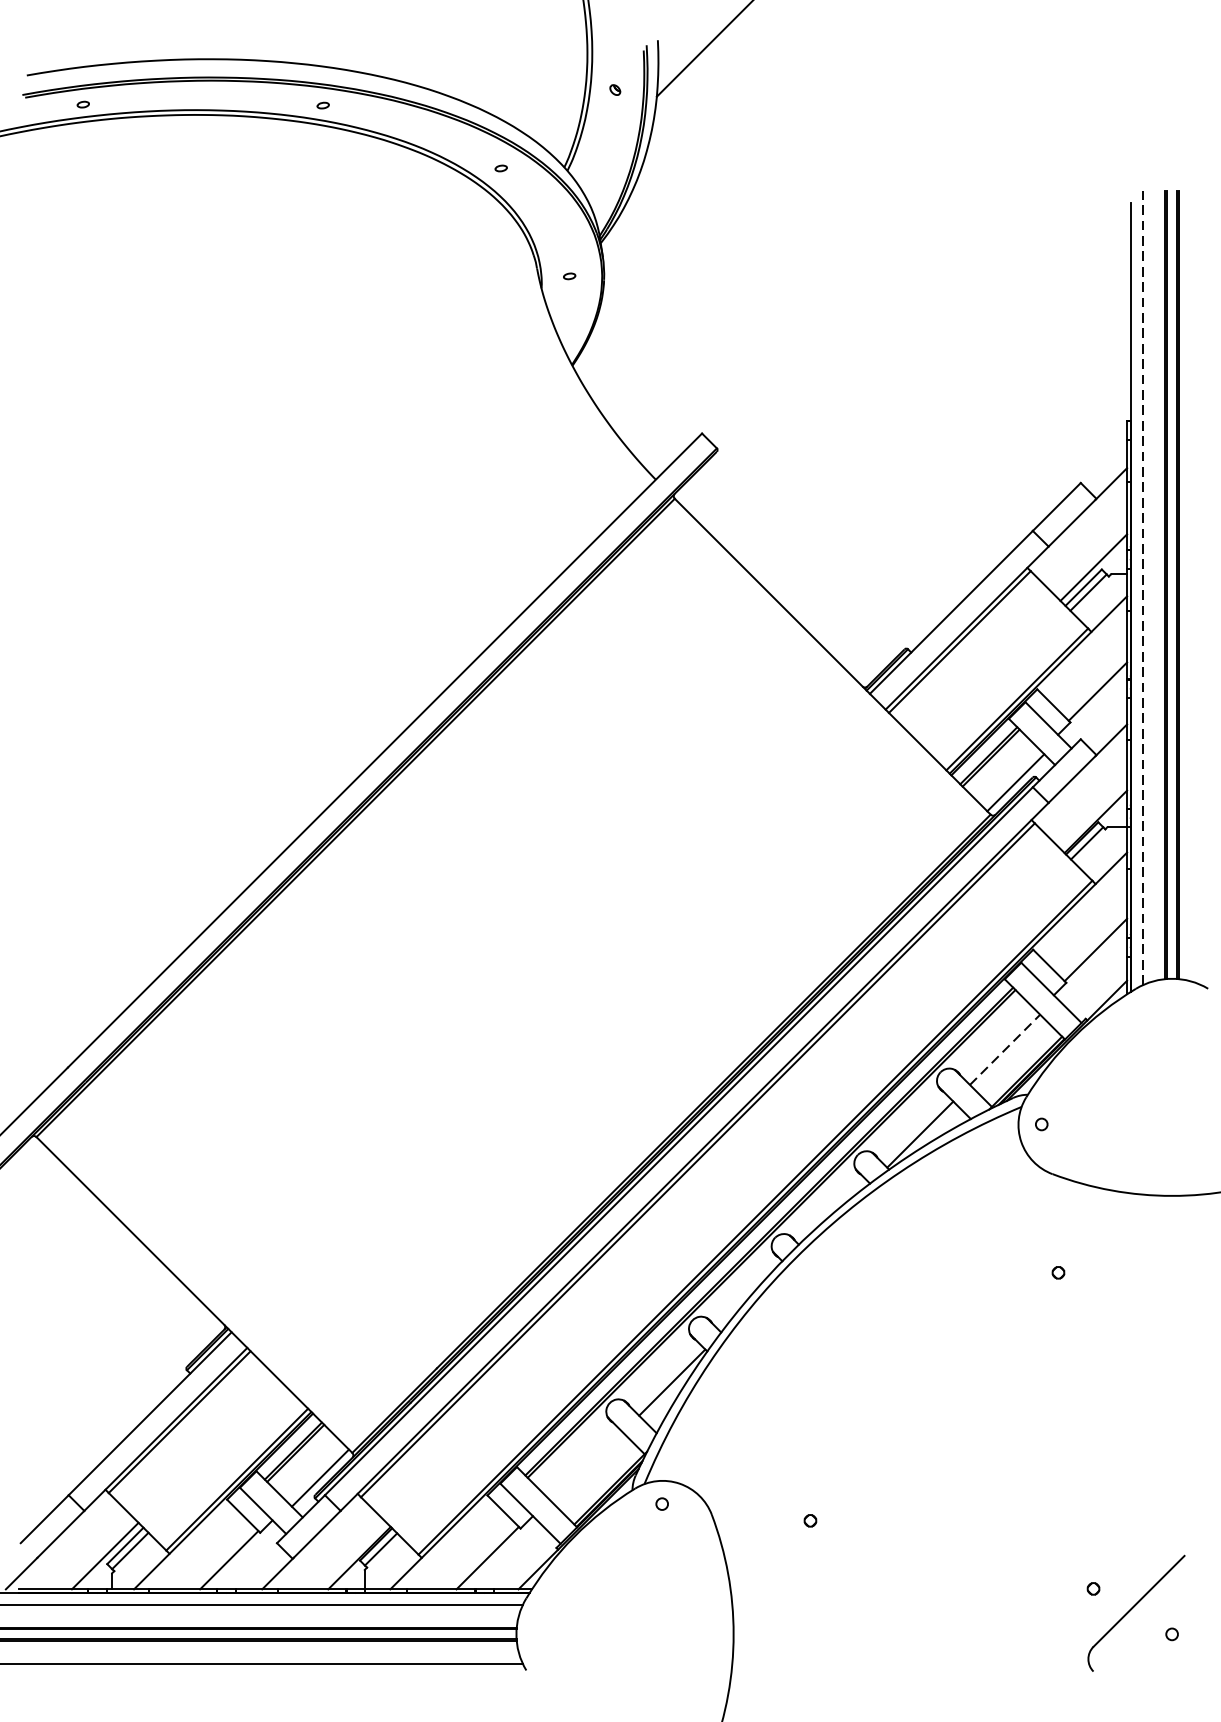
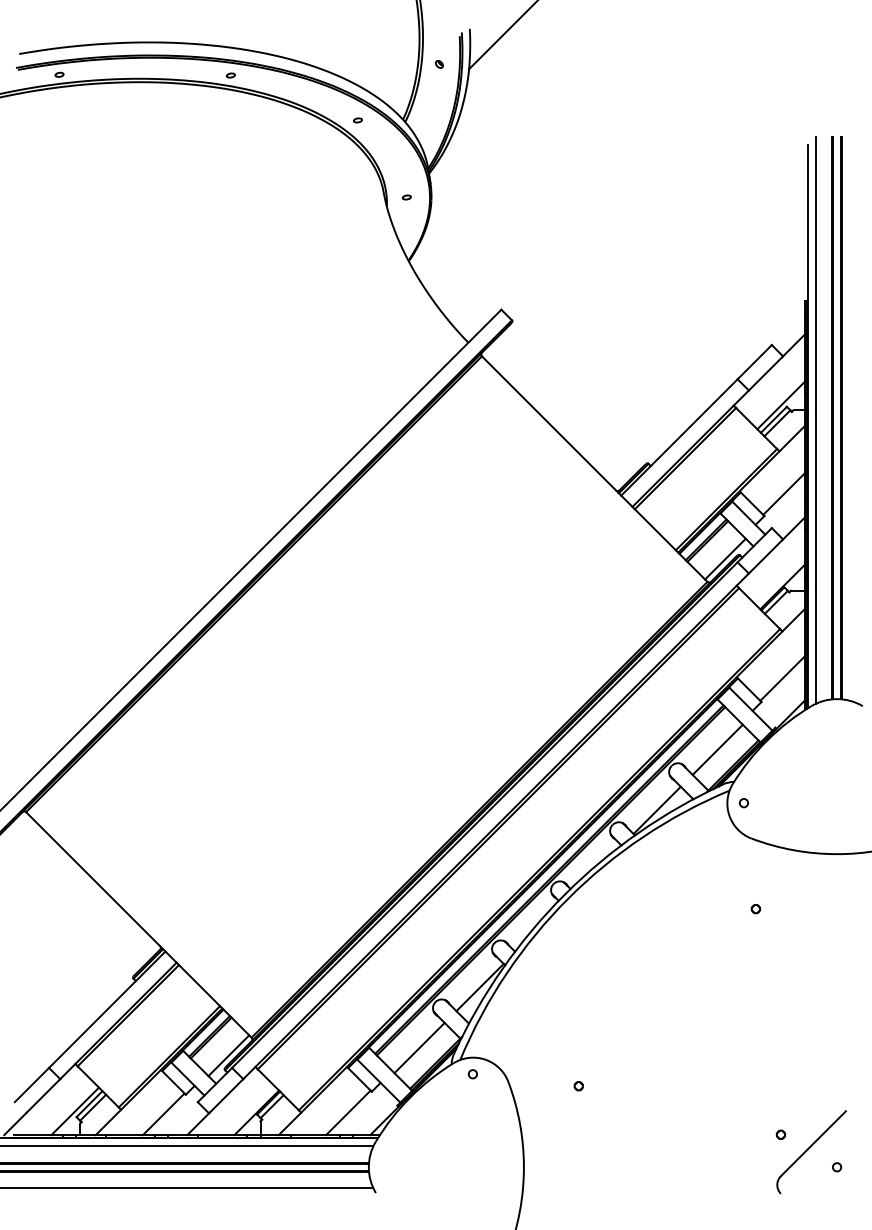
line: (1143, 588) -> (816, 420), dashed -> solid
line: (1006, 1049) -> (718, 749), dashed -> solid
line: (587, 1466) -> (419, 1047), added

